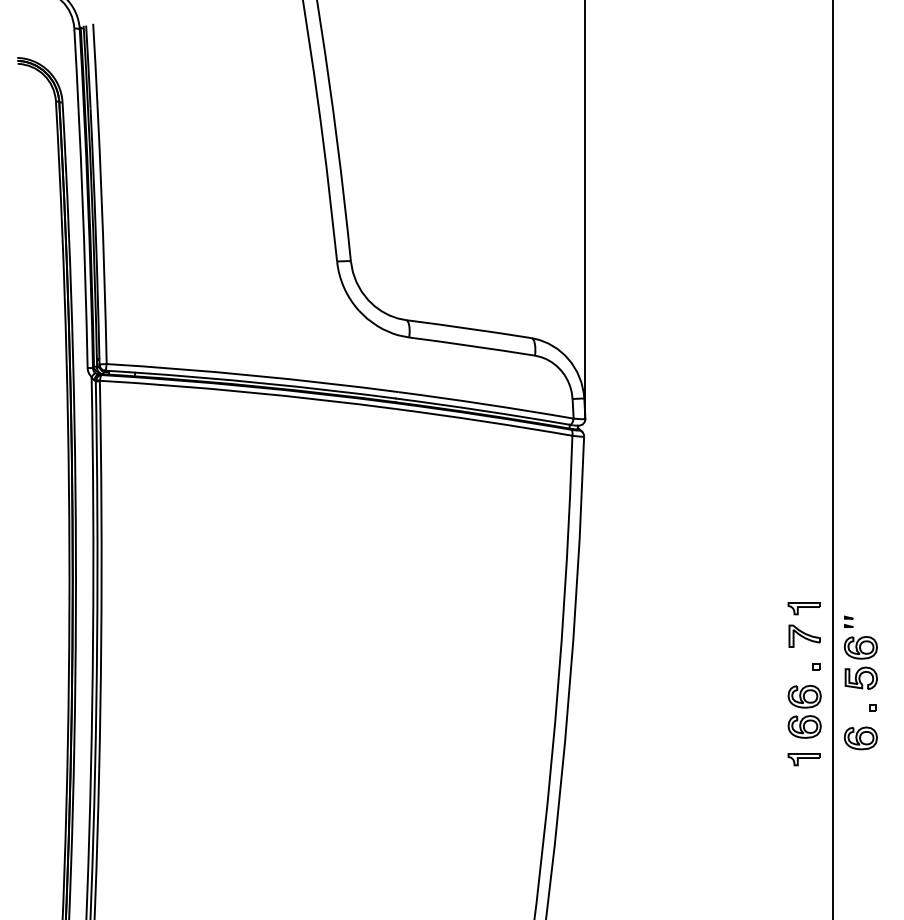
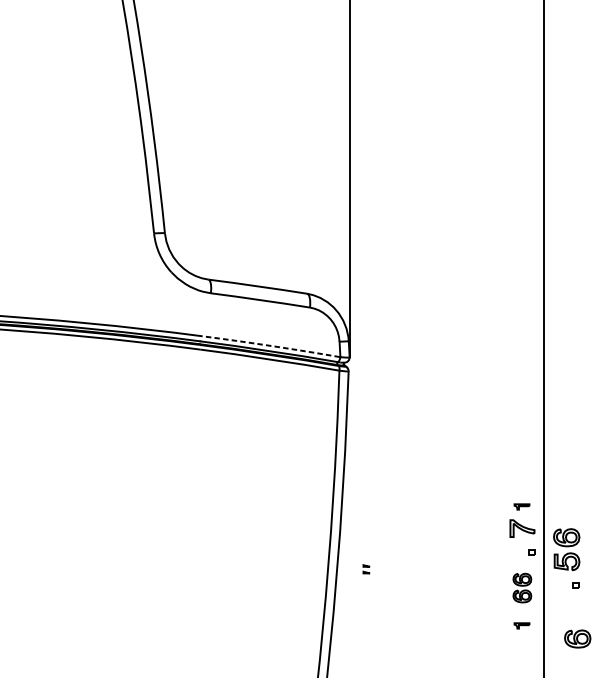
arc: (485, 404) -> (270, 346), solid -> dashed
part: (803, 608) -> (521, 506), size x0.6
part: (848, 621) -> (366, 568), moved
part: (804, 711) -> (522, 587), size x0.7
part: (860, 738) -> (577, 639), moved
part: (803, 759) -> (521, 625), size x0.6

